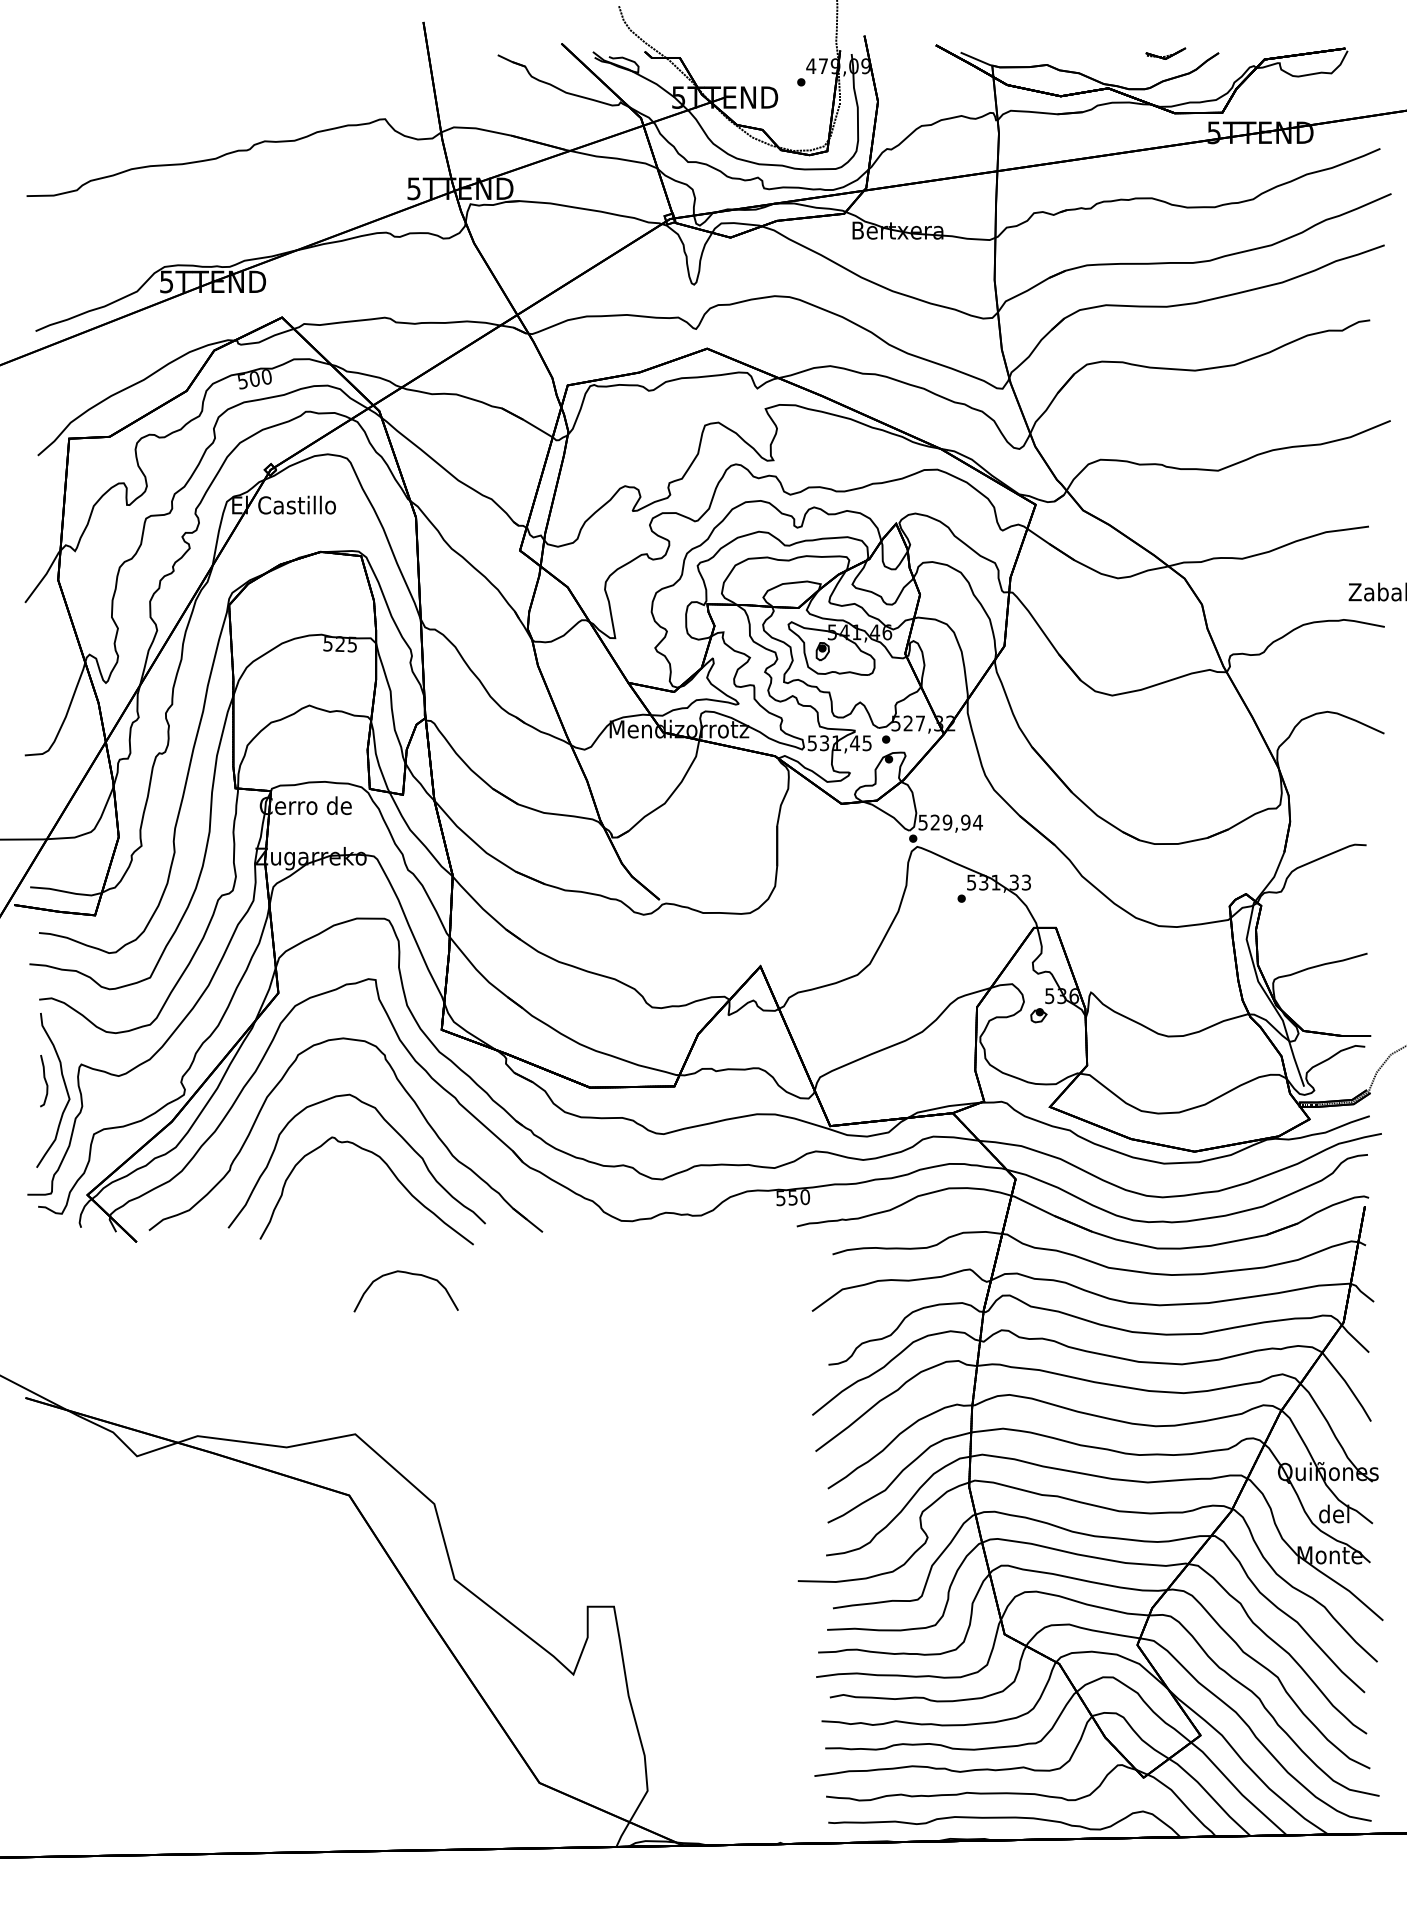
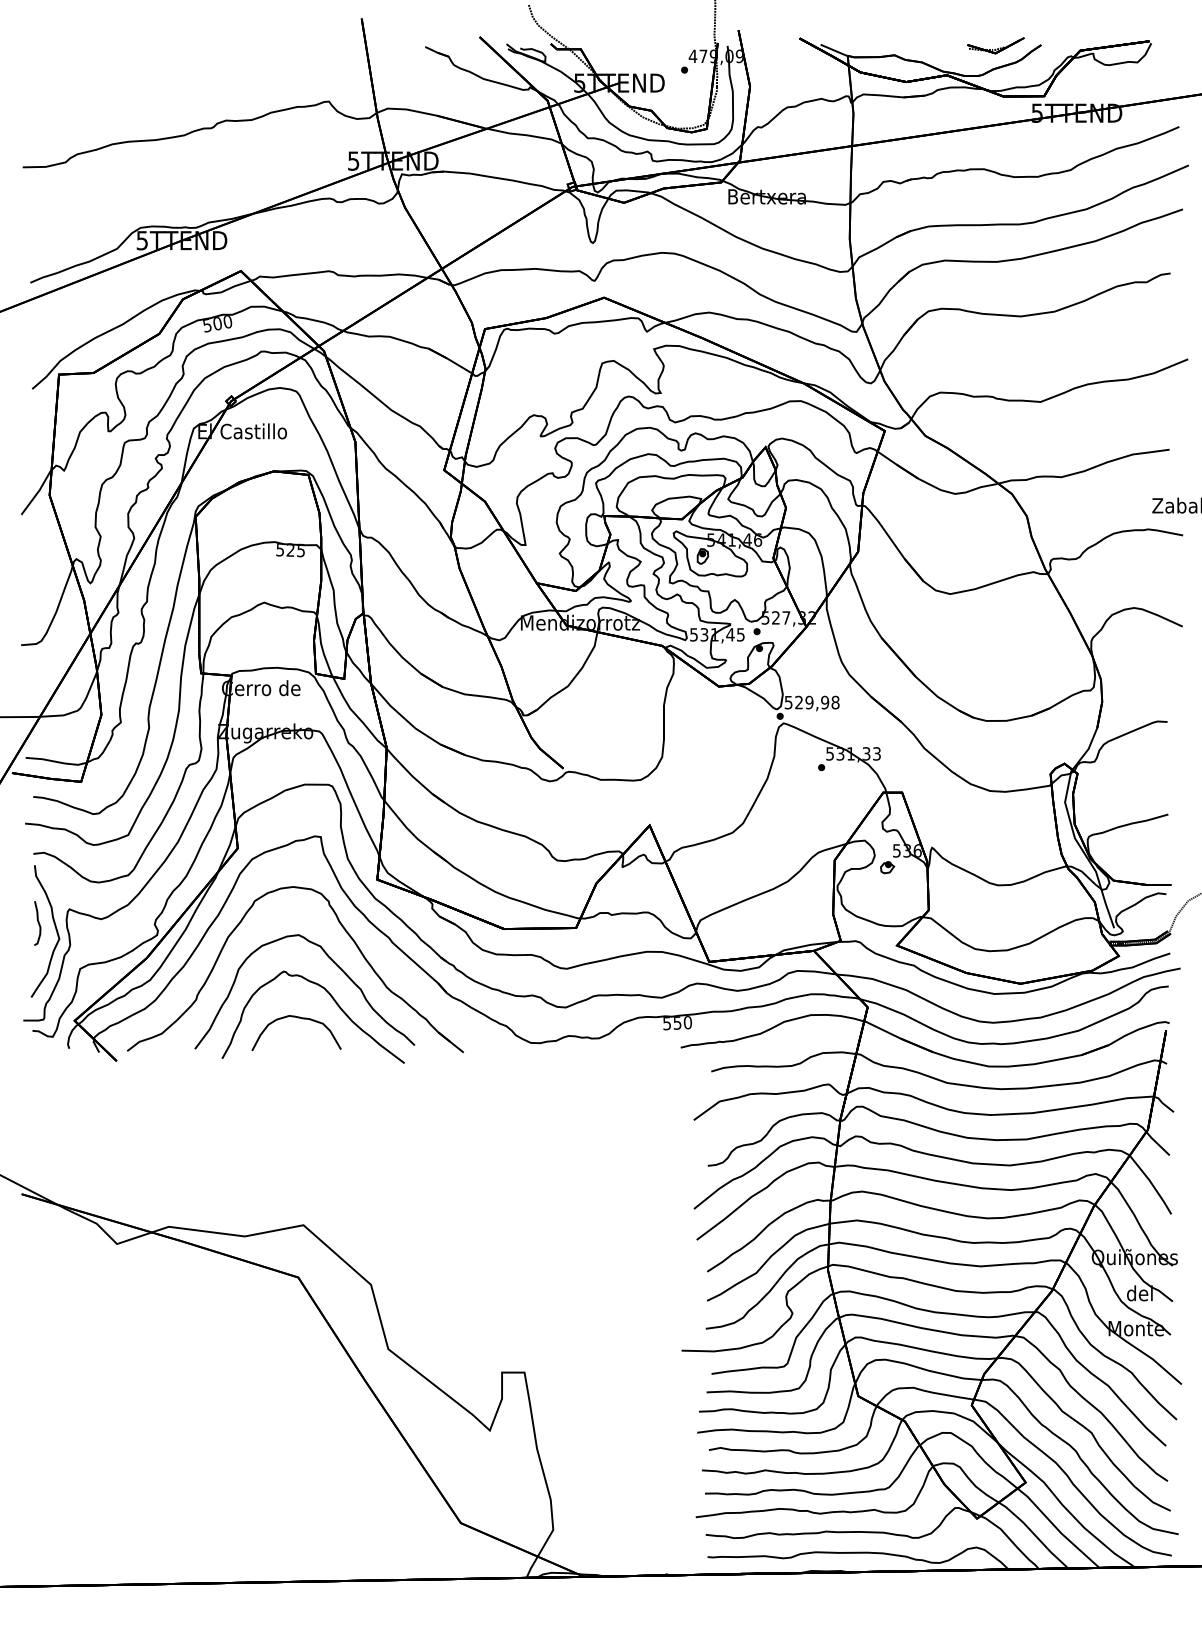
part: (1165, 53) -> (995, 45), size x1.67
text: (977, 822) -> (835, 702), 529,94 -> 529,98
part: (409, 1274) -> (299, 1018), moved

